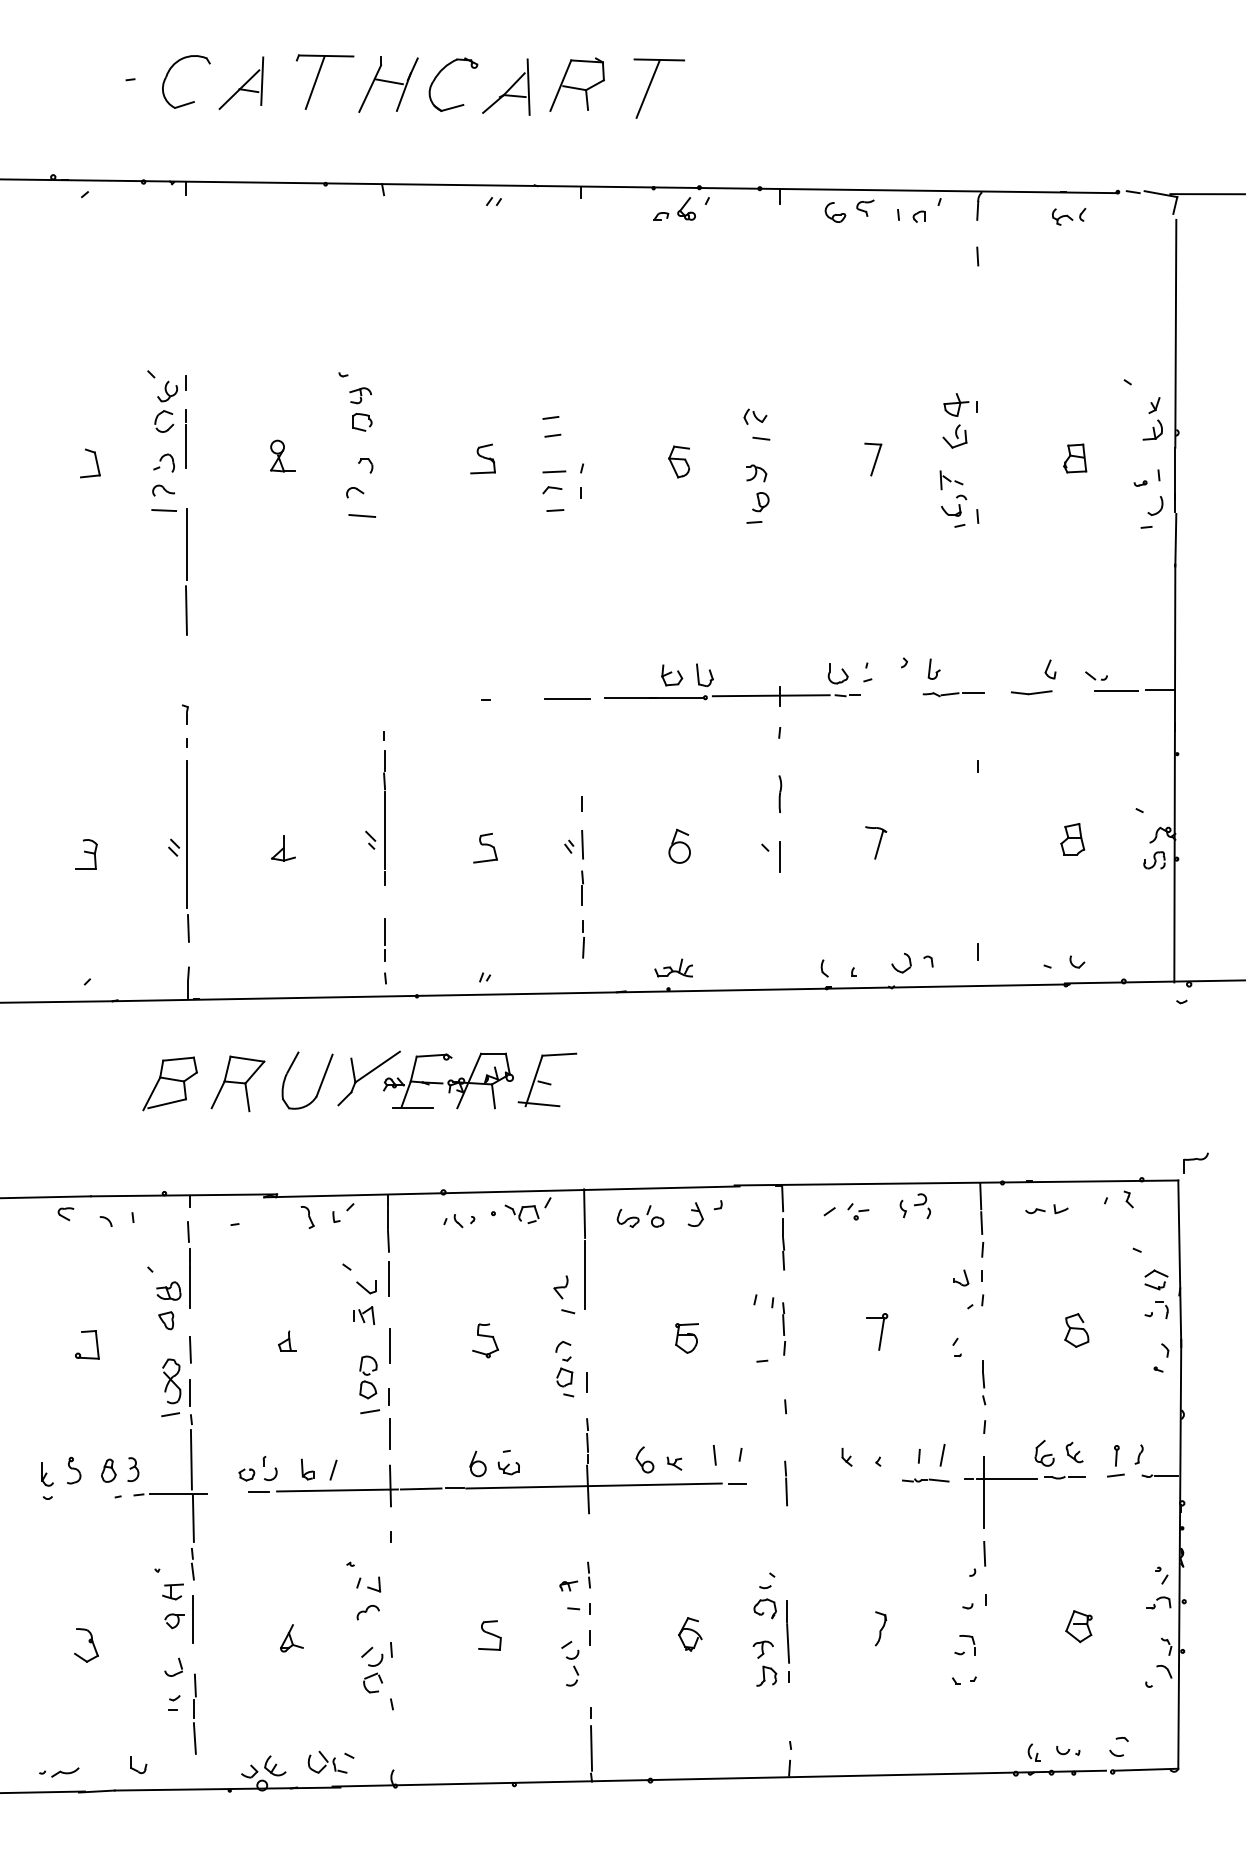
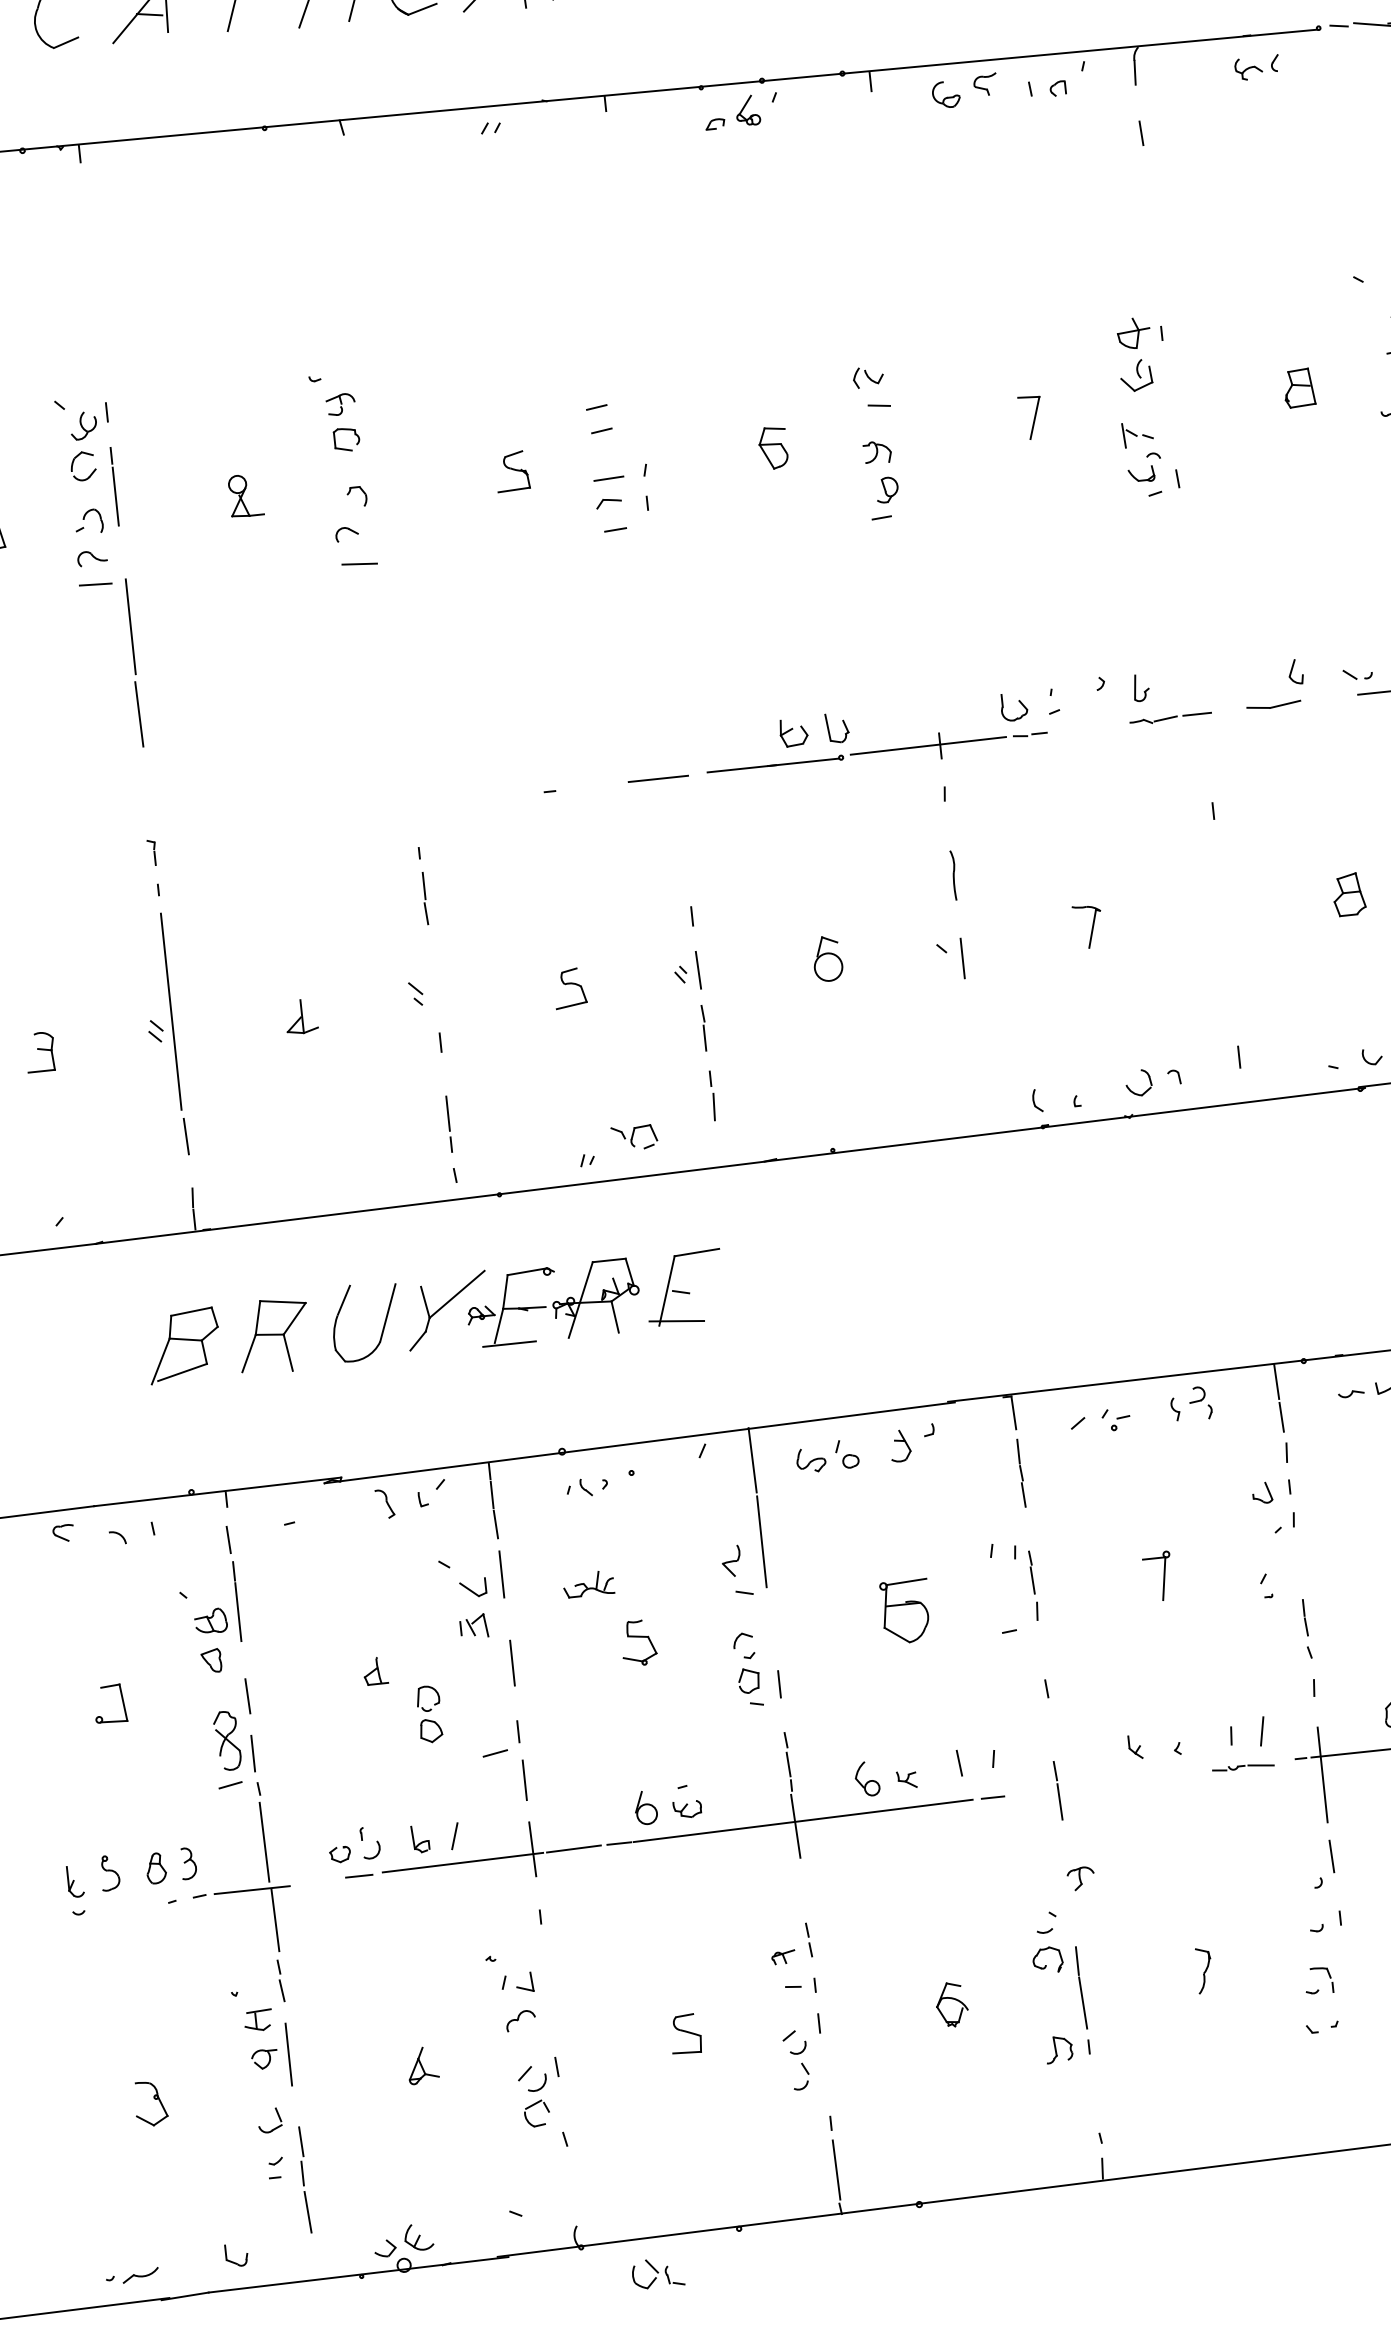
line: (385, 830) -> (434, 978), removed
part: (673, 967) -> (588, 1583), moved
part: (521, 1214) -> (633, 1137), moved
part: (686, 1338) -> (905, 1611), size x1.6
part: (368, 1377) -> (429, 1714), moved
part: (762, 1649) -> (1079, 1878), moved
part: (327, 1761) -> (657, 2272), moved

